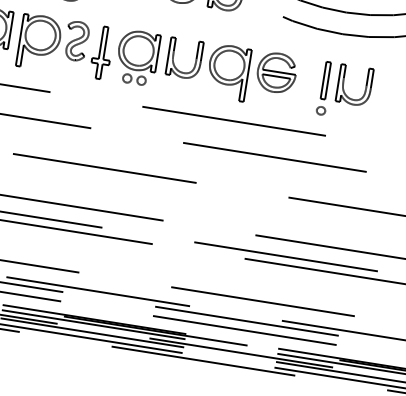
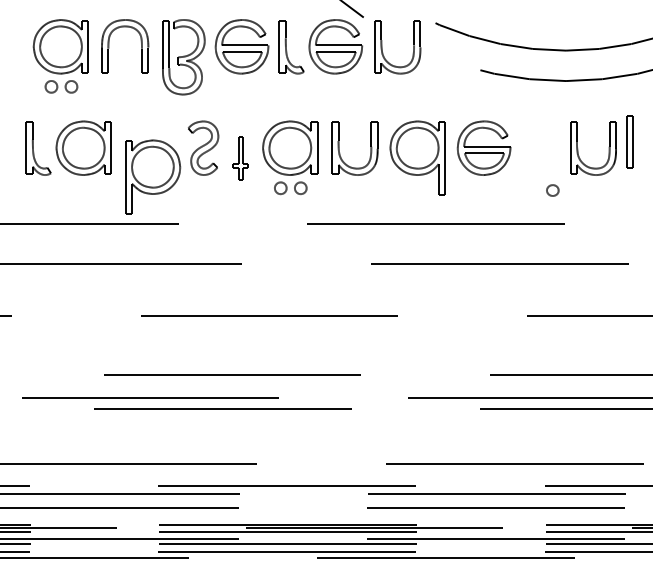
part: (40, 42) -> (153, 176), moved
part: (101, 52) -> (240, 158), size x0.6
part: (325, 80) -> (629, 141), moved

